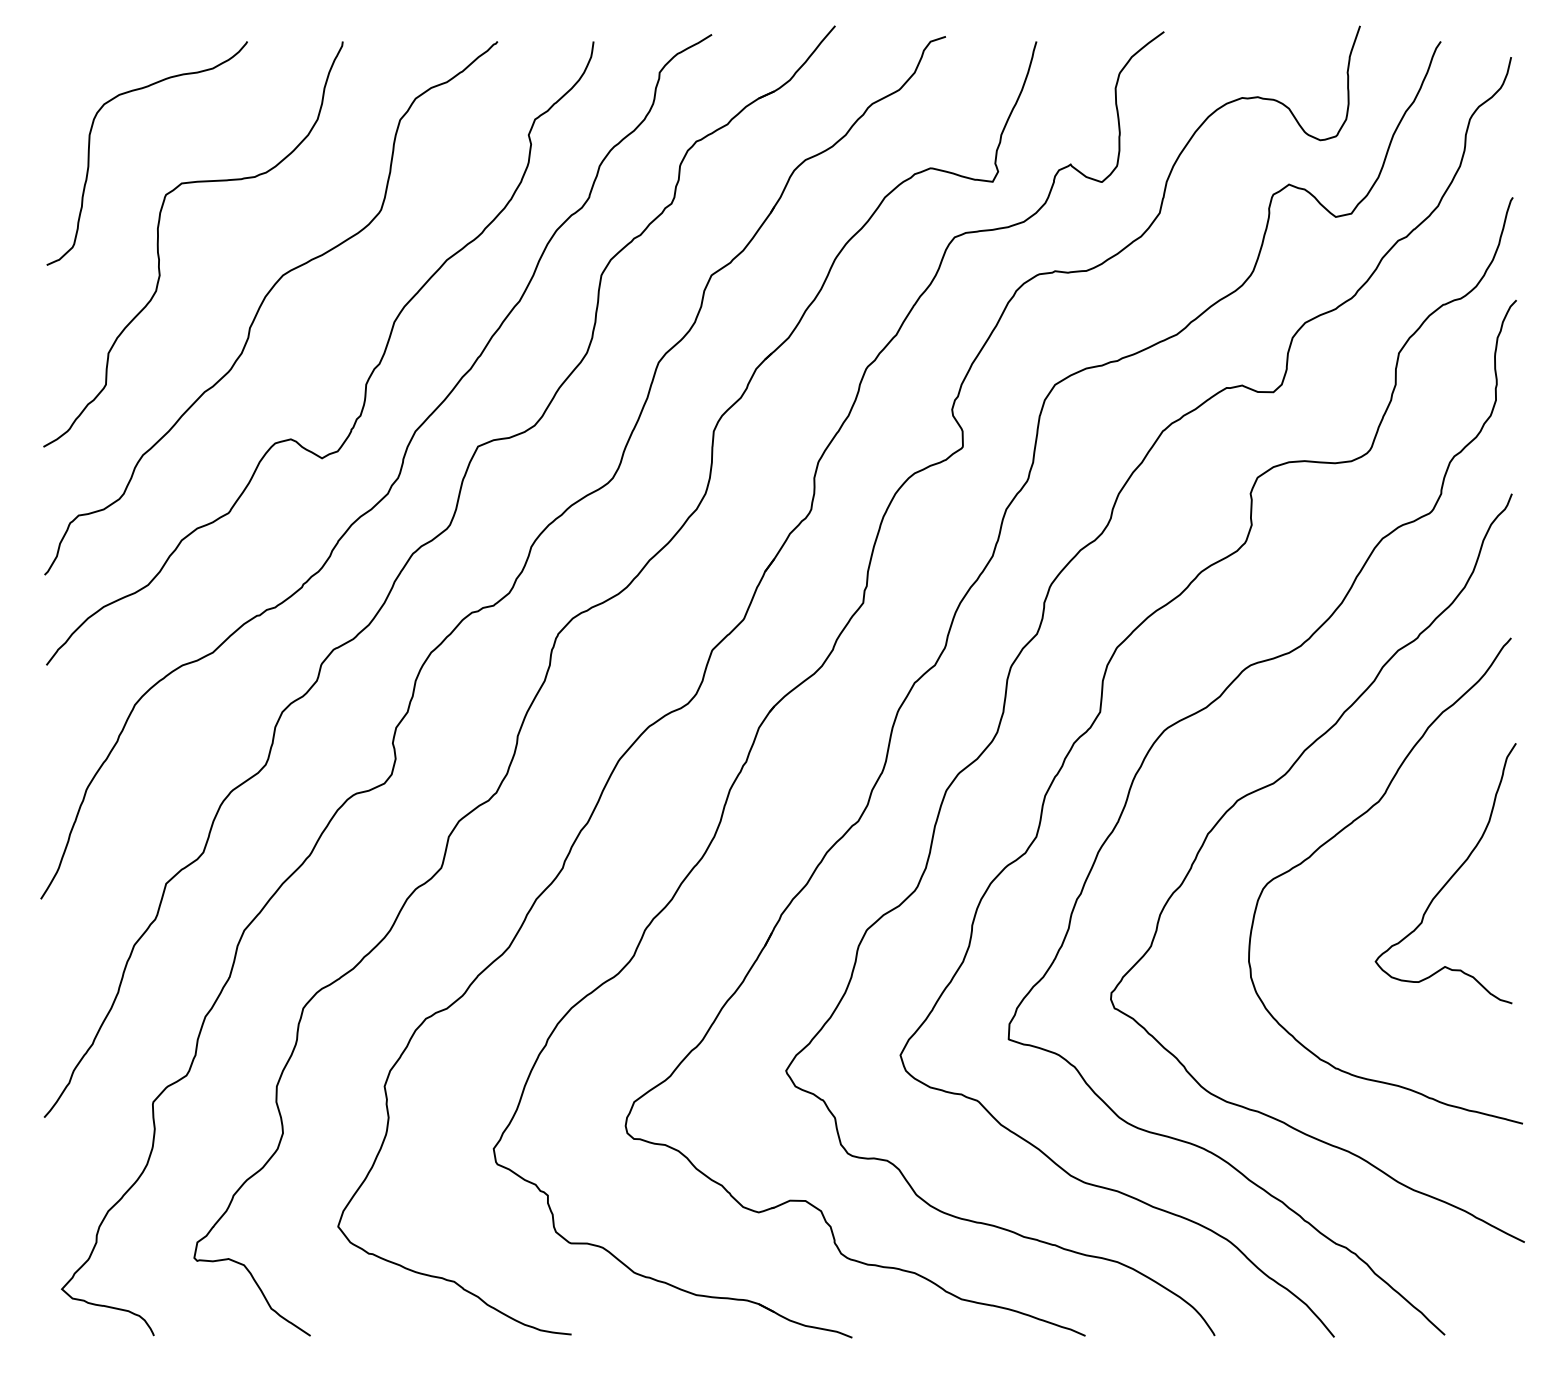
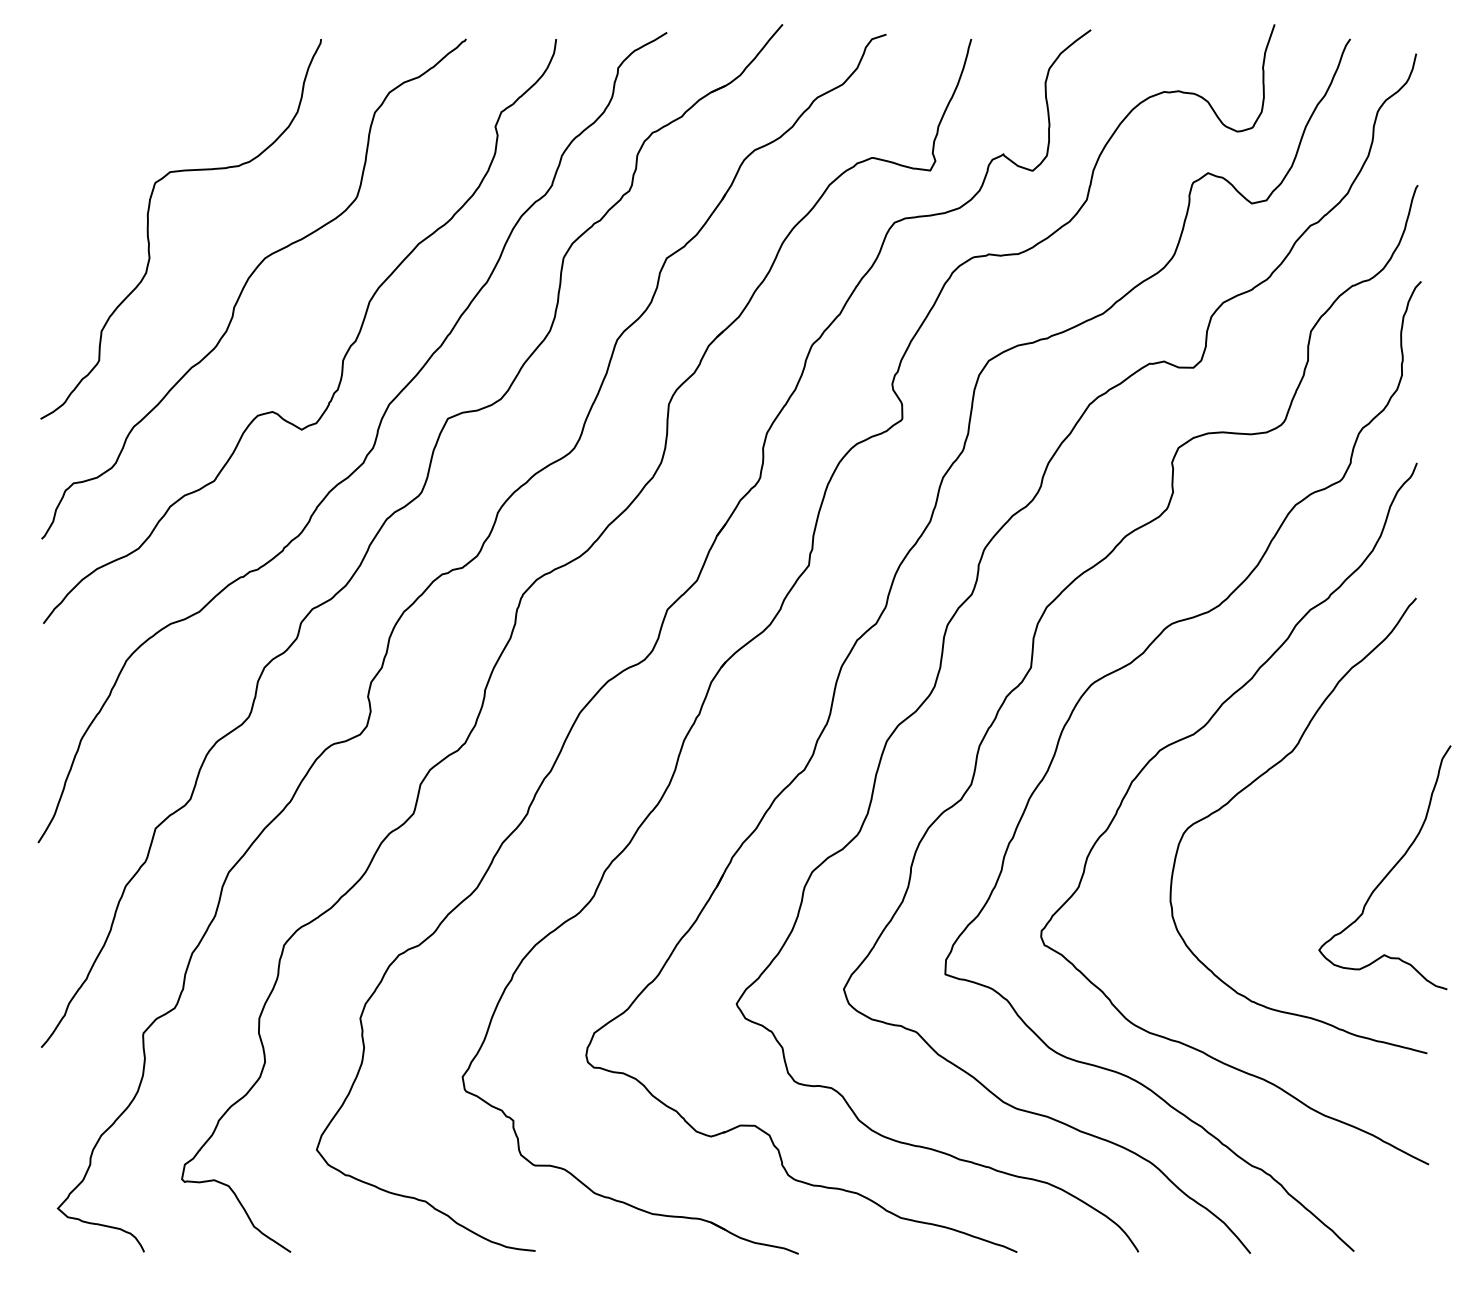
curve: (90, 143) -> (84, 134), removed
curve: (1451, 875) -> (1390, 869), moved

